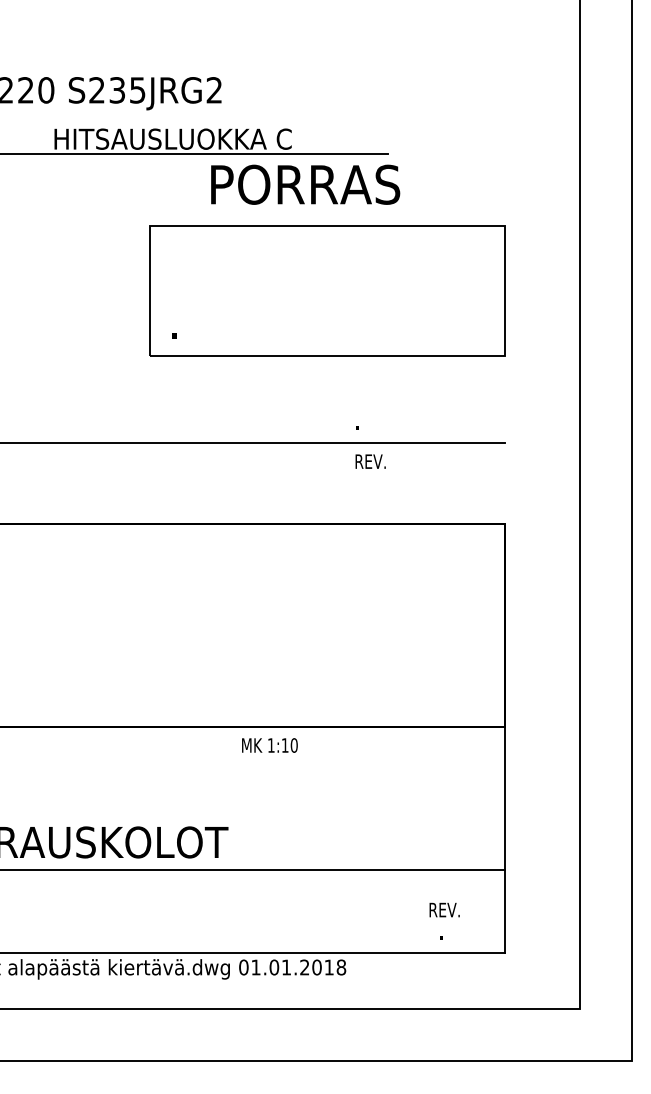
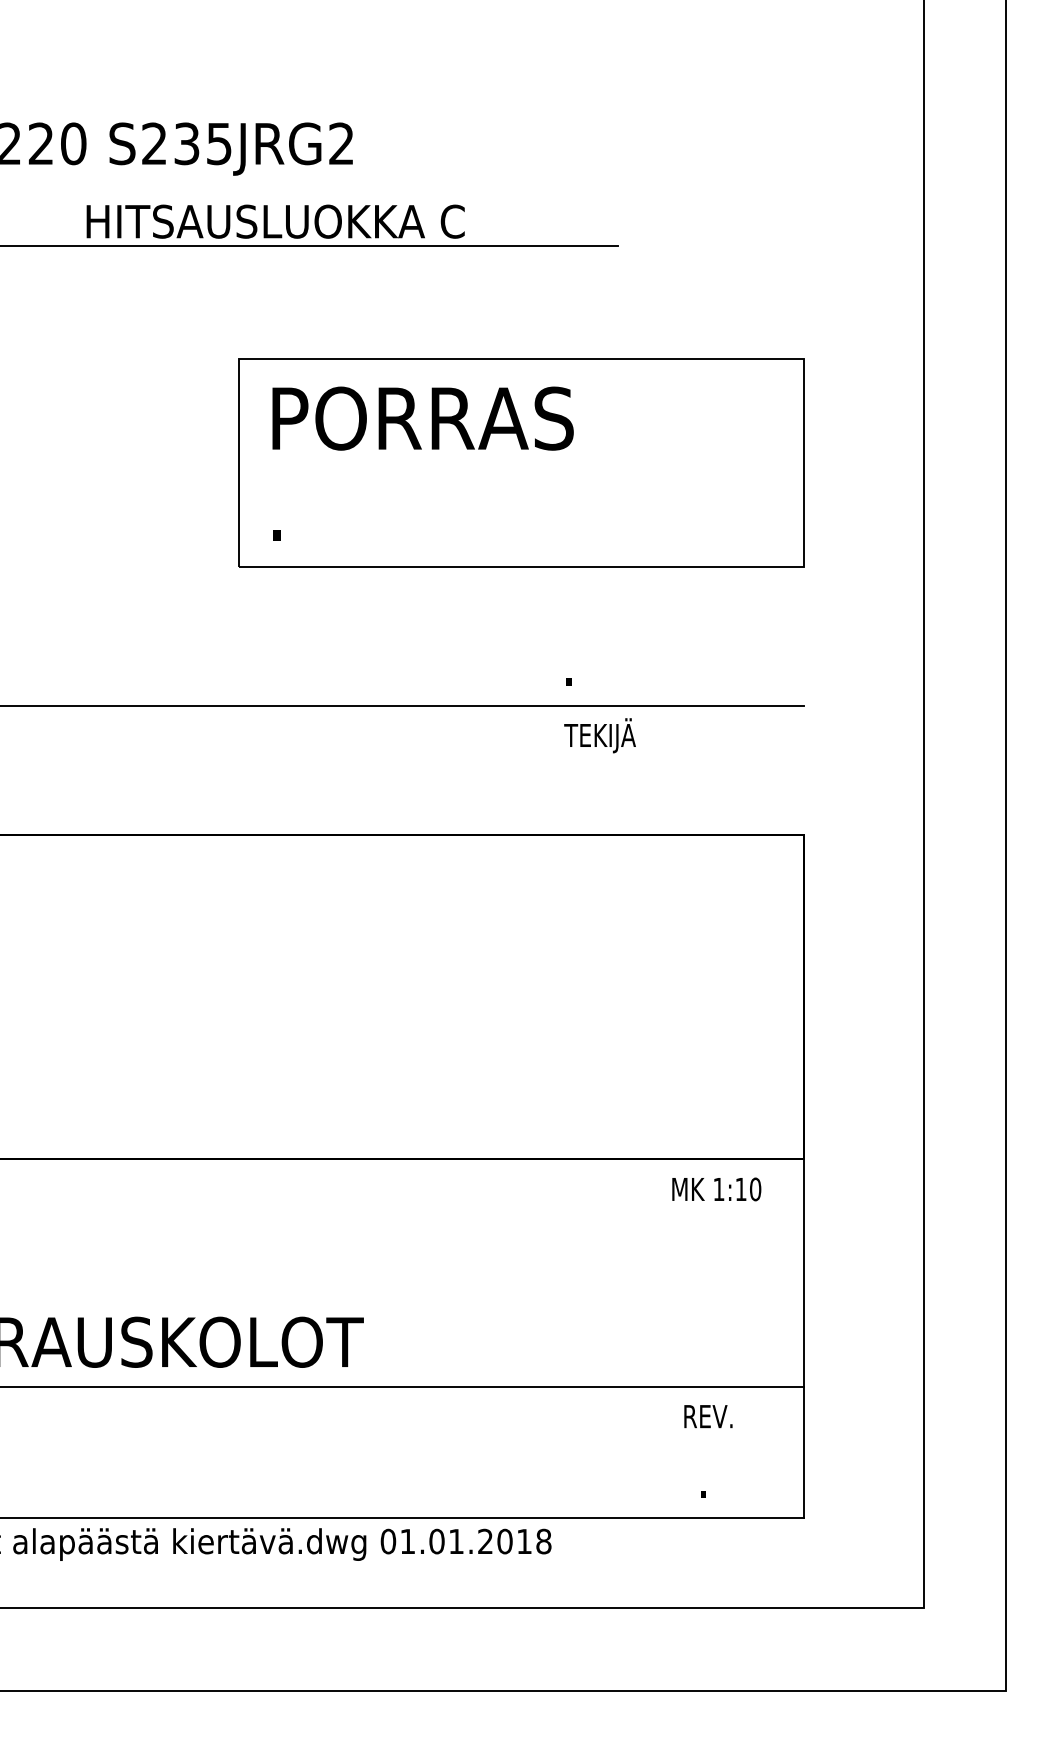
text: (305, 184) -> (422, 418), moved
text: (376, 461) -> (599, 735), REV. -> TEKIJÄ
text: (269, 745) -> (716, 1189), moved
text: (444, 909) -> (708, 1415), moved

